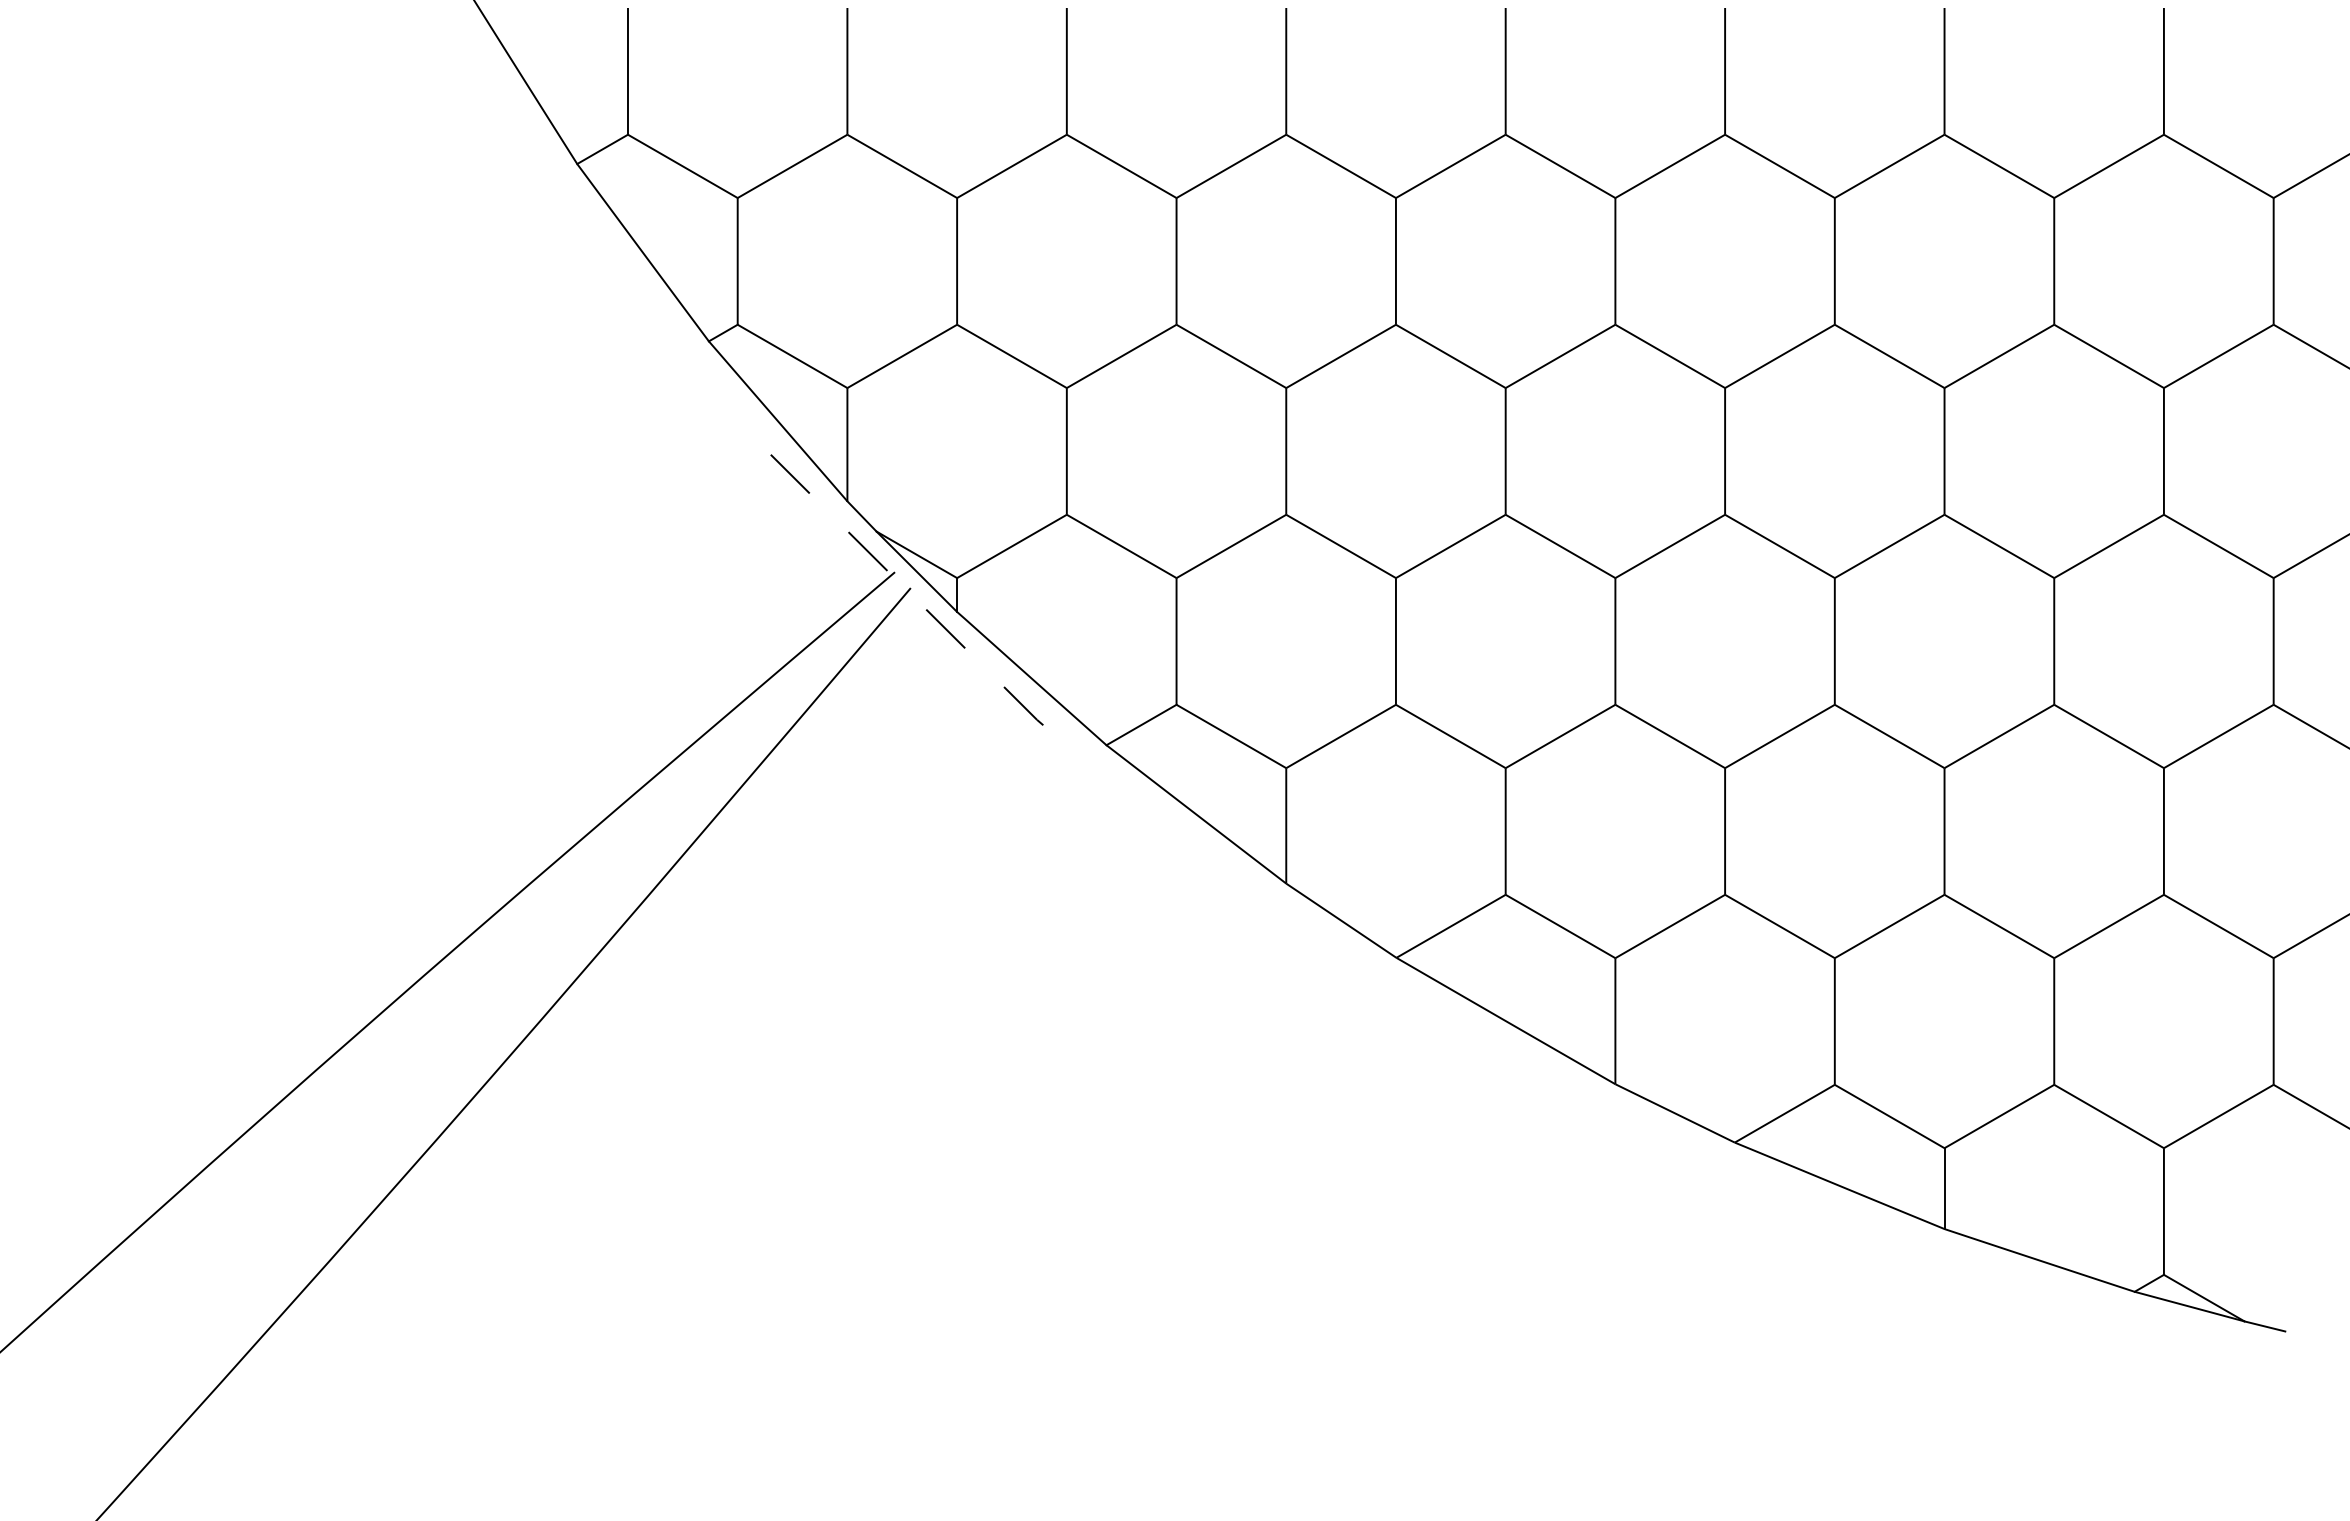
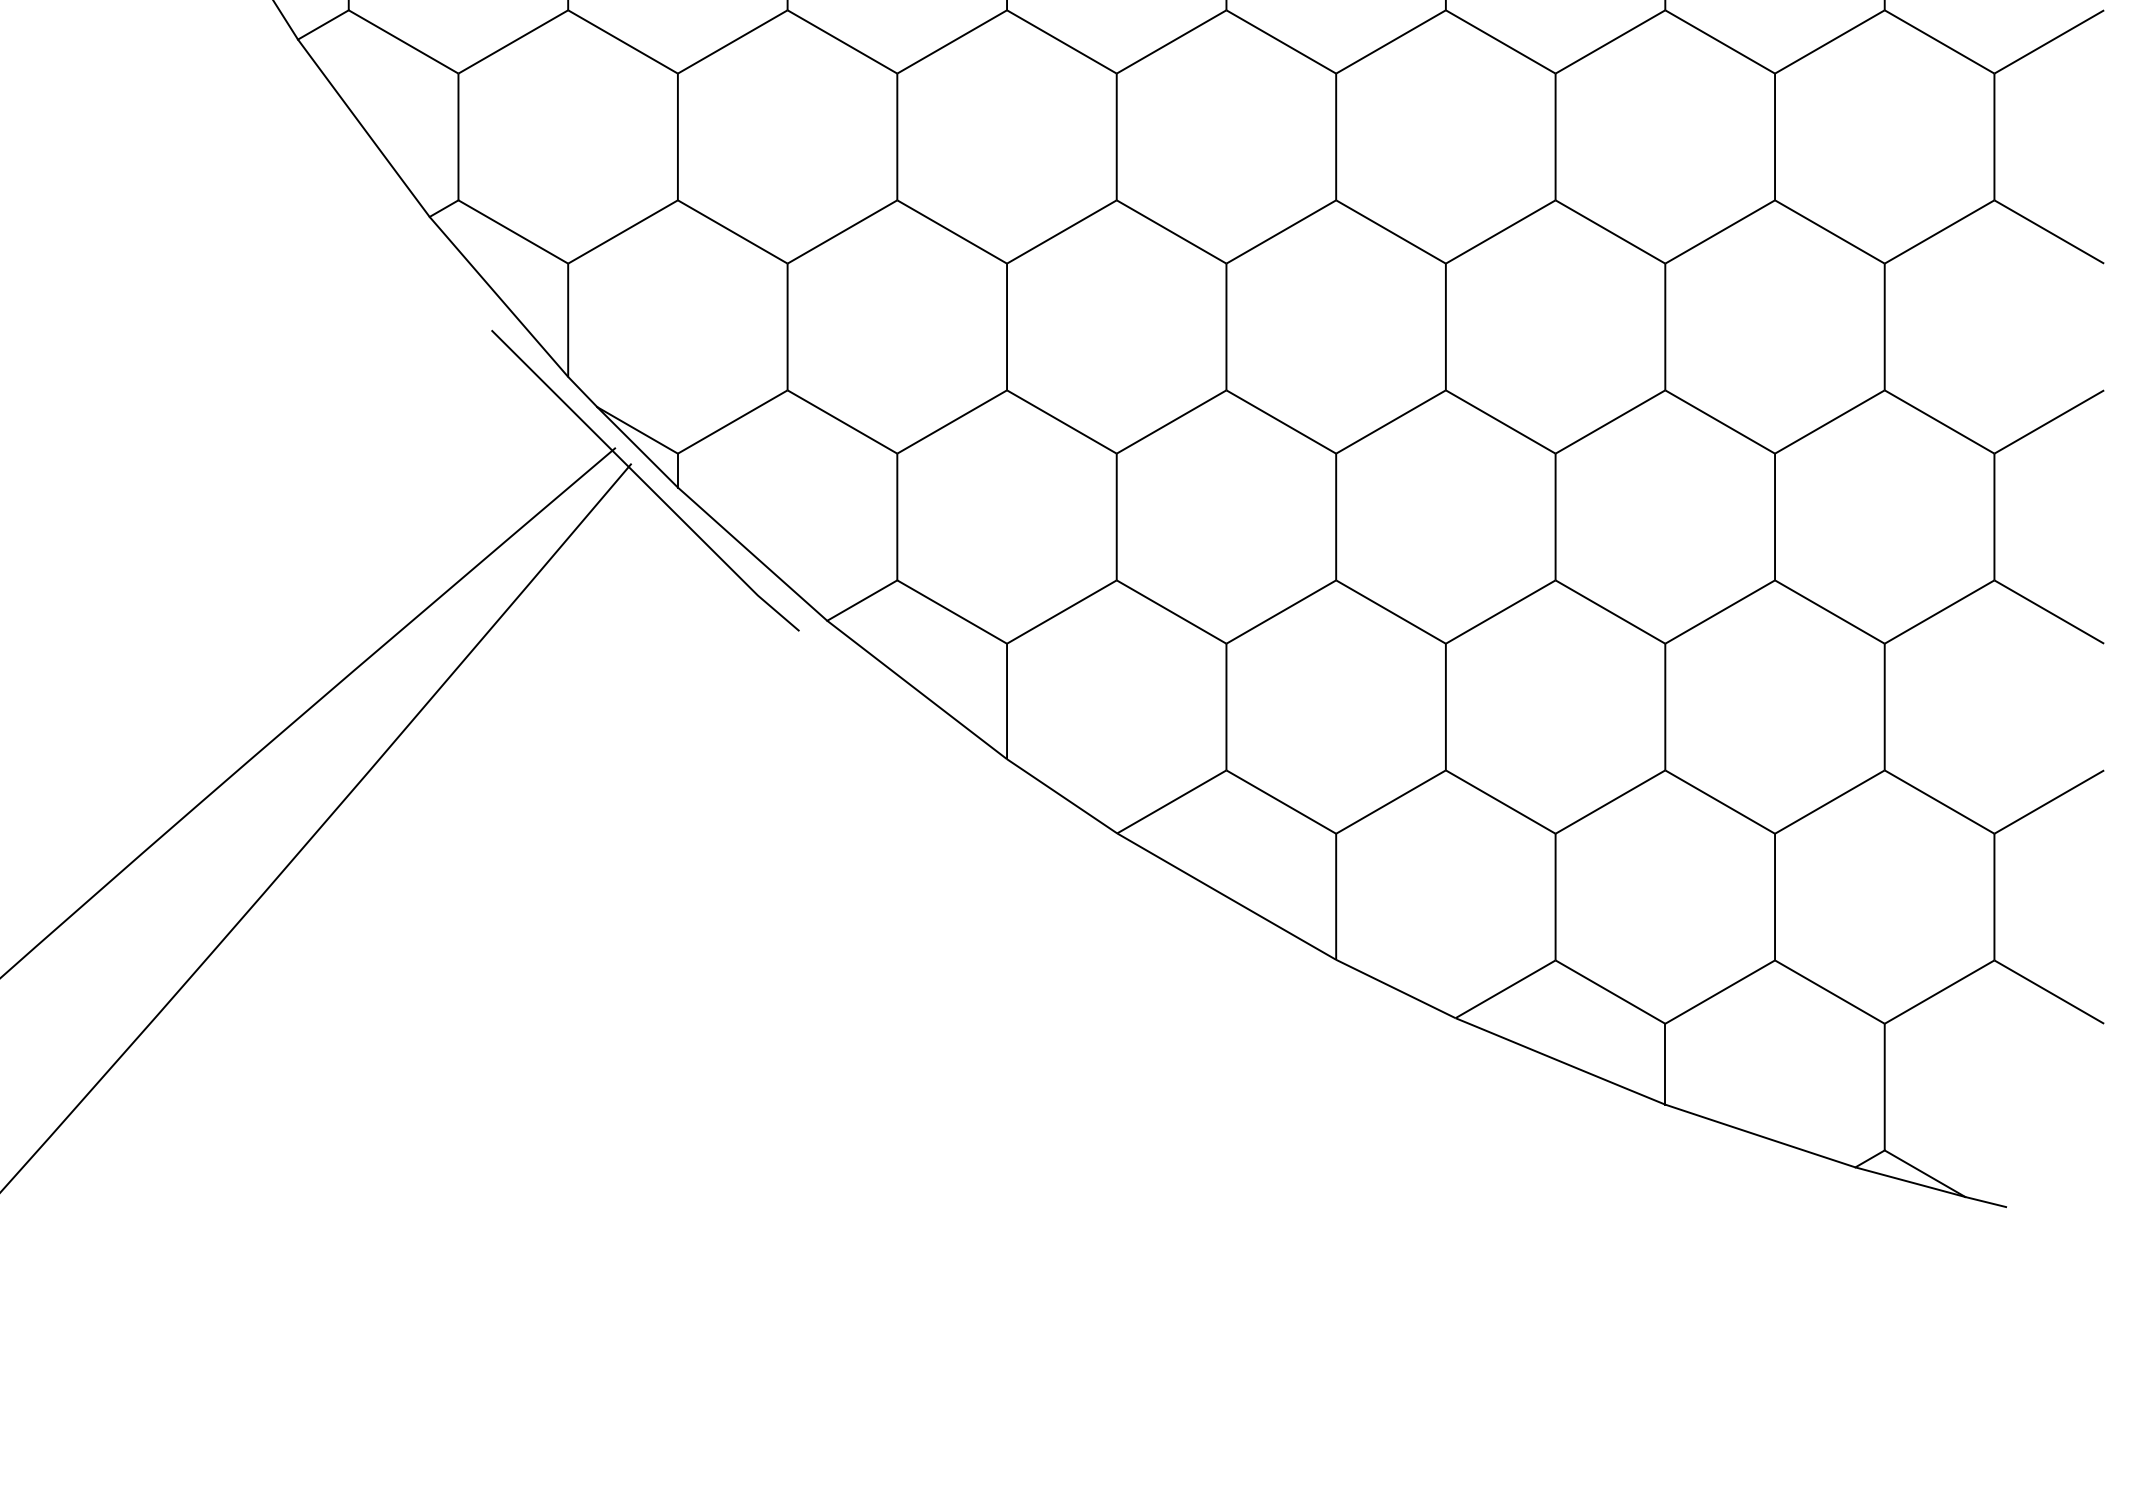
line: (923, 607) -> (644, 483), dashed -> solid

